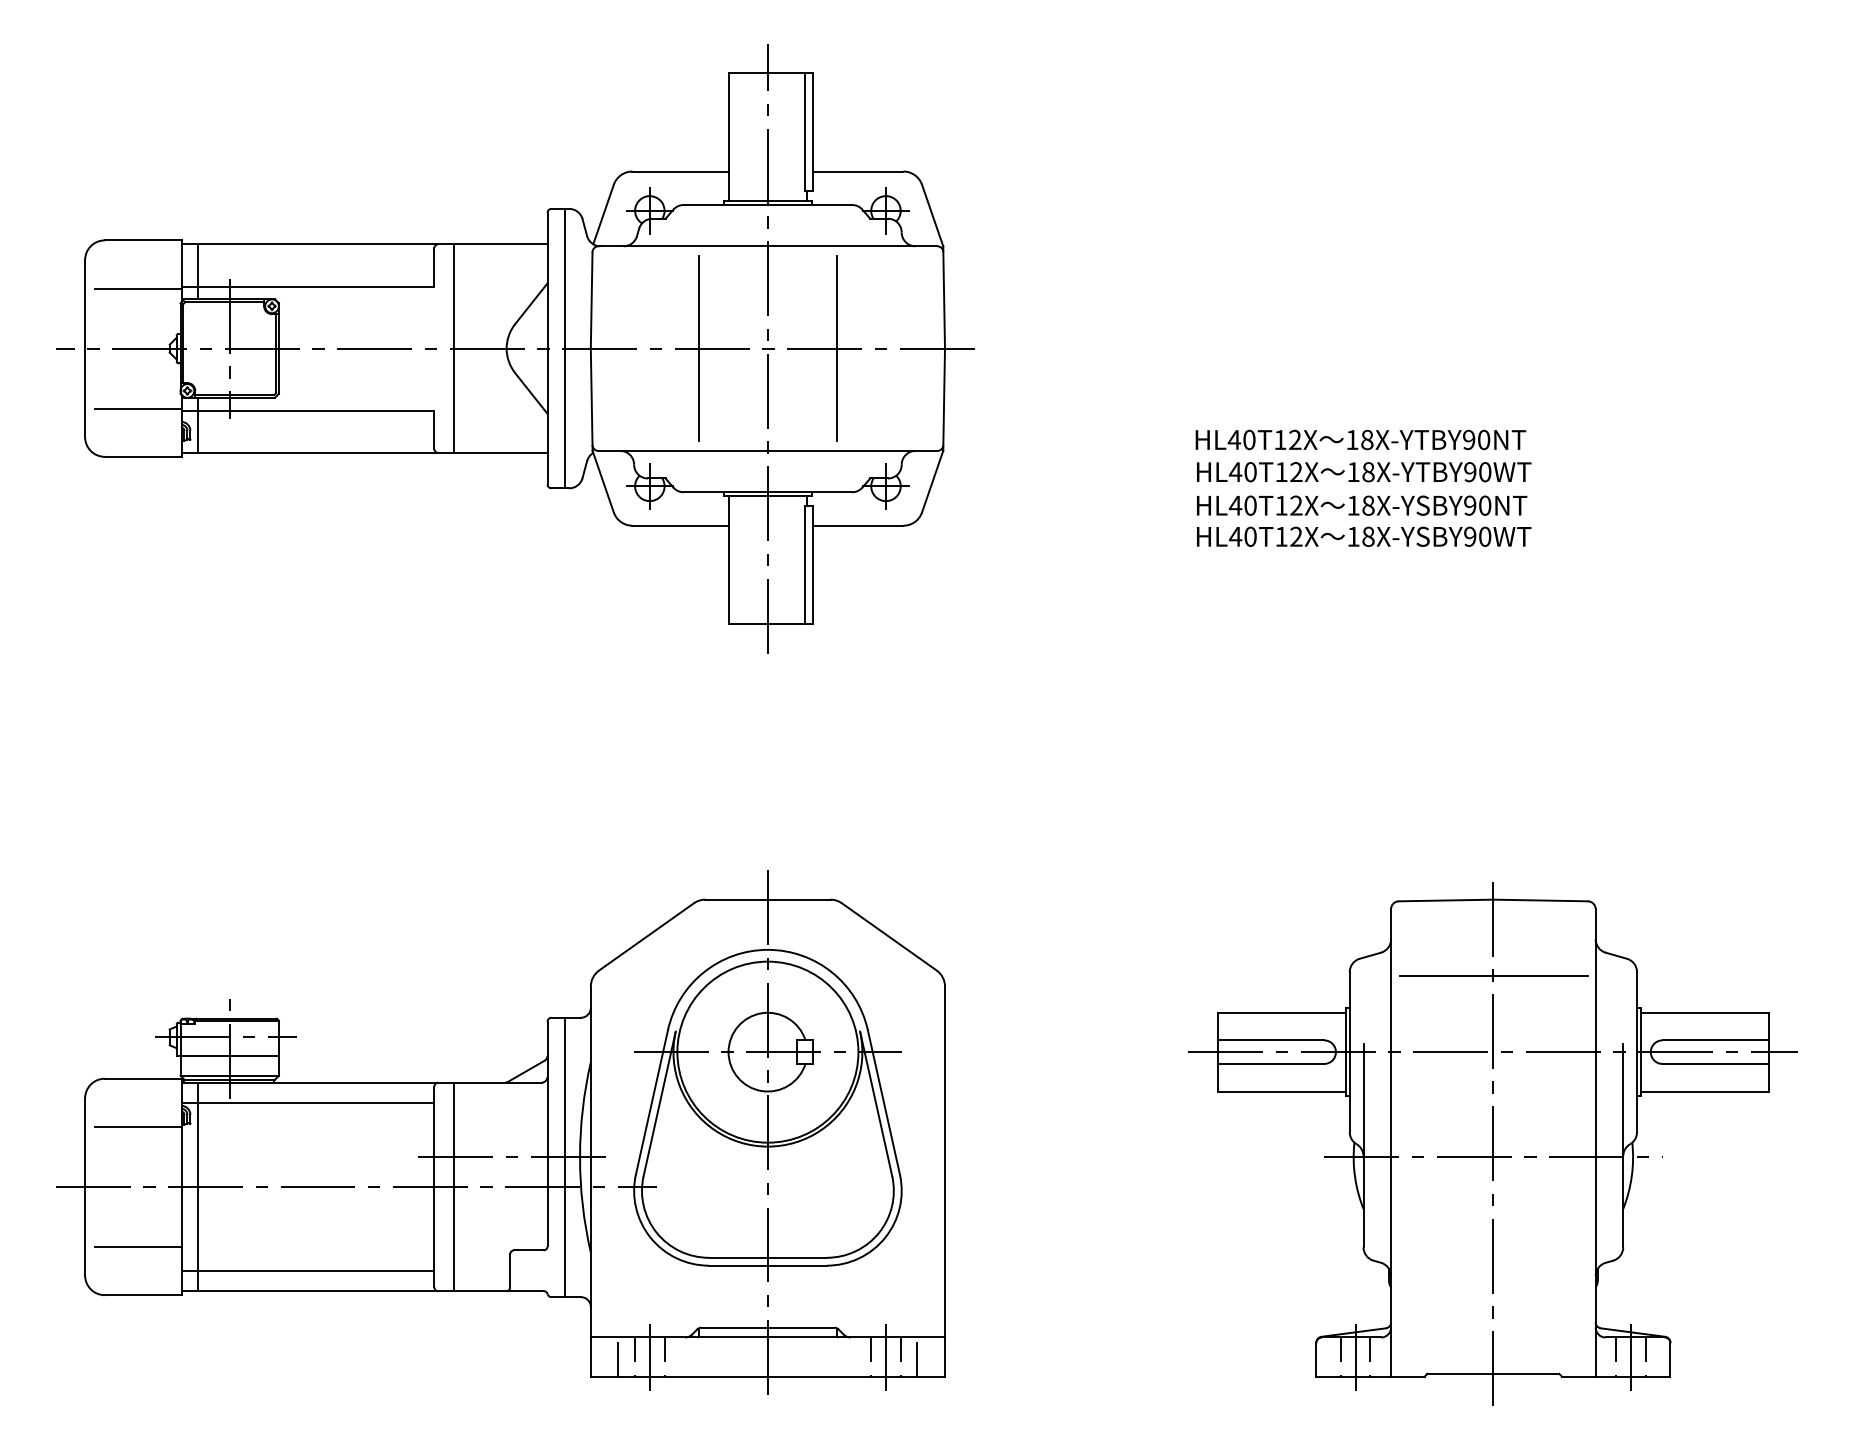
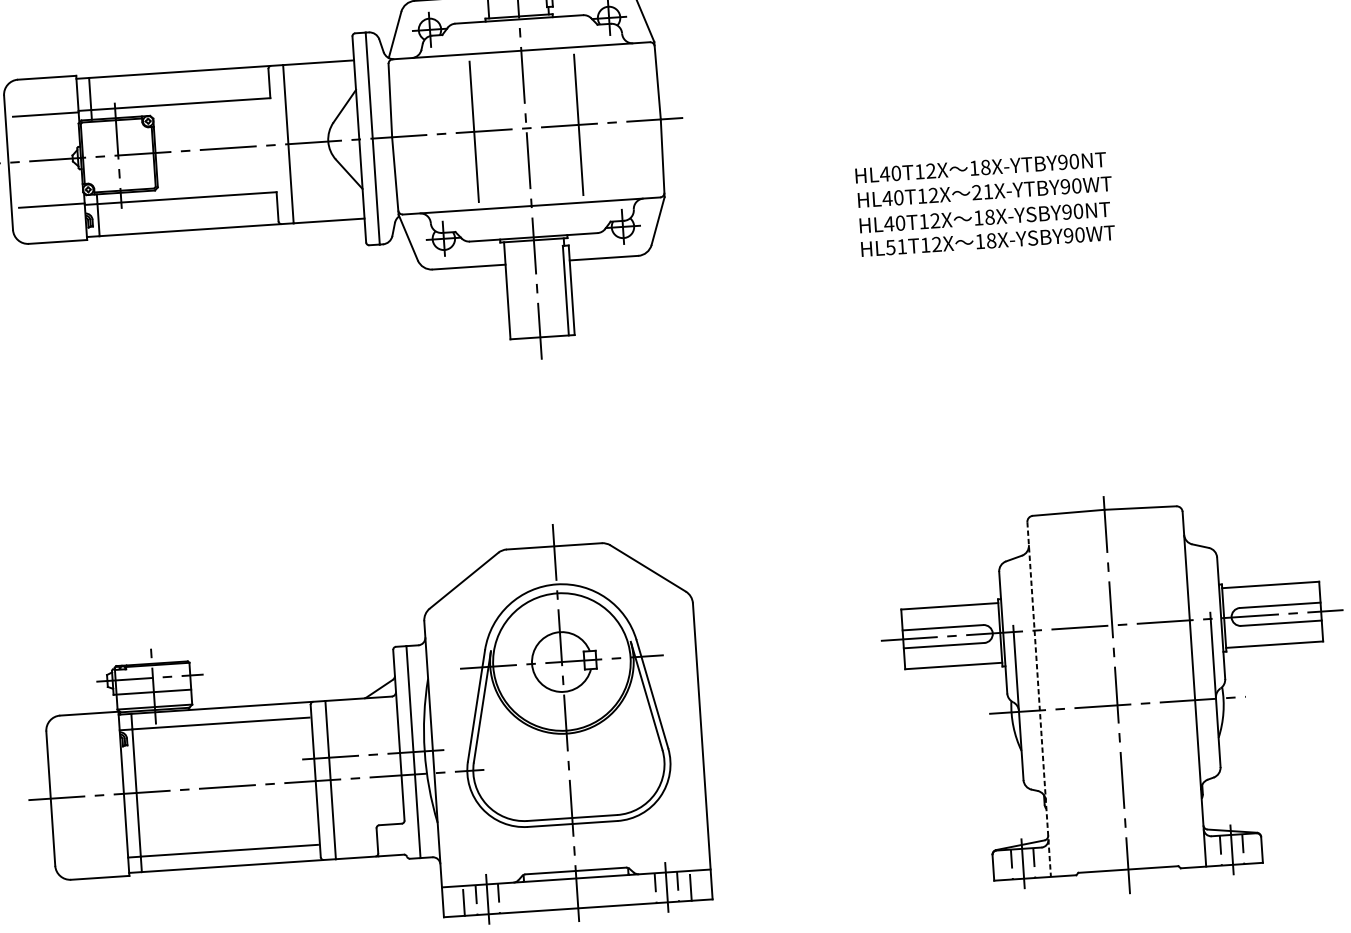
text: (1360, 472) -> (982, 192), 18X-YTBY90WT -> 21X-YTBY90WT
text: (1242, 536) -> (895, 246), HL40T12X -> HL51T12X
line: (1493, 976) -> (1108, 568), removed
line: (137, 1126) -> (87, 750), removed
line: (1391, 1143) -> (1039, 699), solid -> dashed
line: (137, 1246) -> (93, 841), removed

